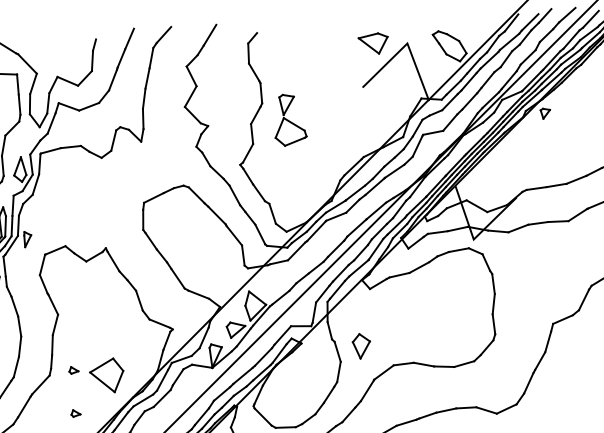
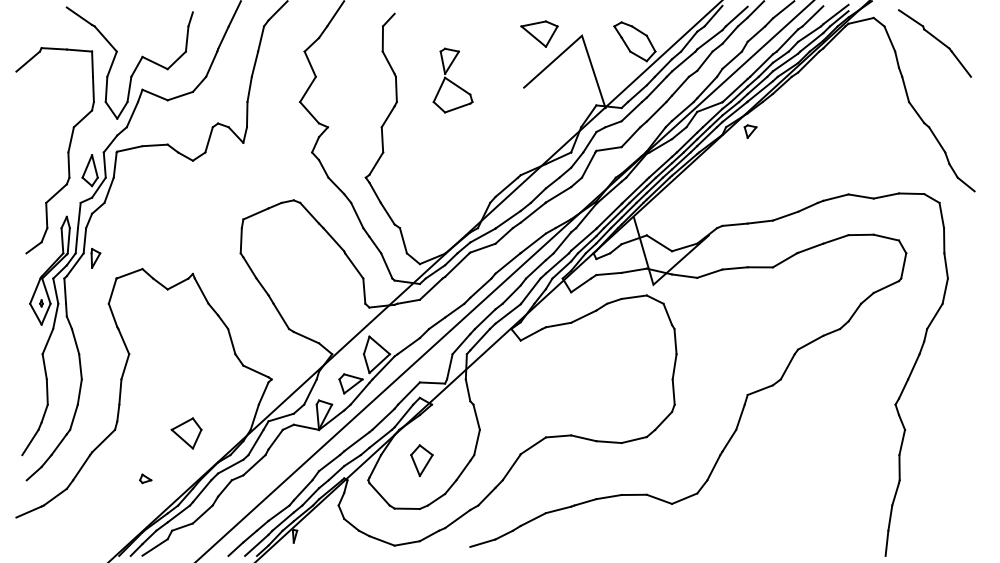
part: (289, 120) -> (452, 80), moved
part: (361, 346) -> (421, 460), moved
part: (73, 370) -> (145, 424), removed
part: (106, 375) -> (186, 433), size x0.71

